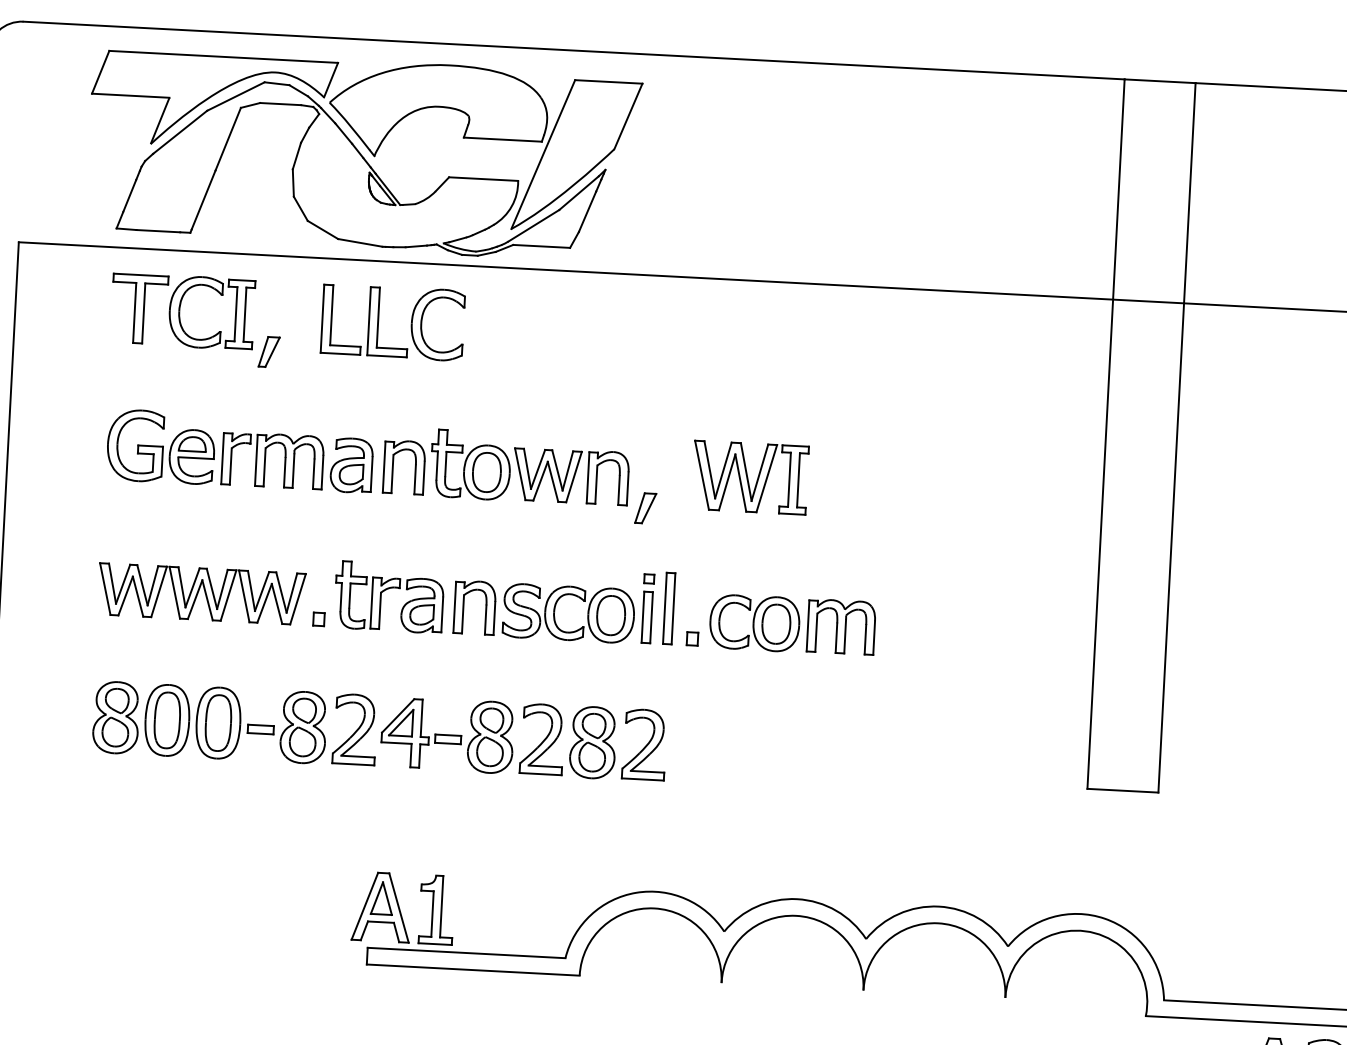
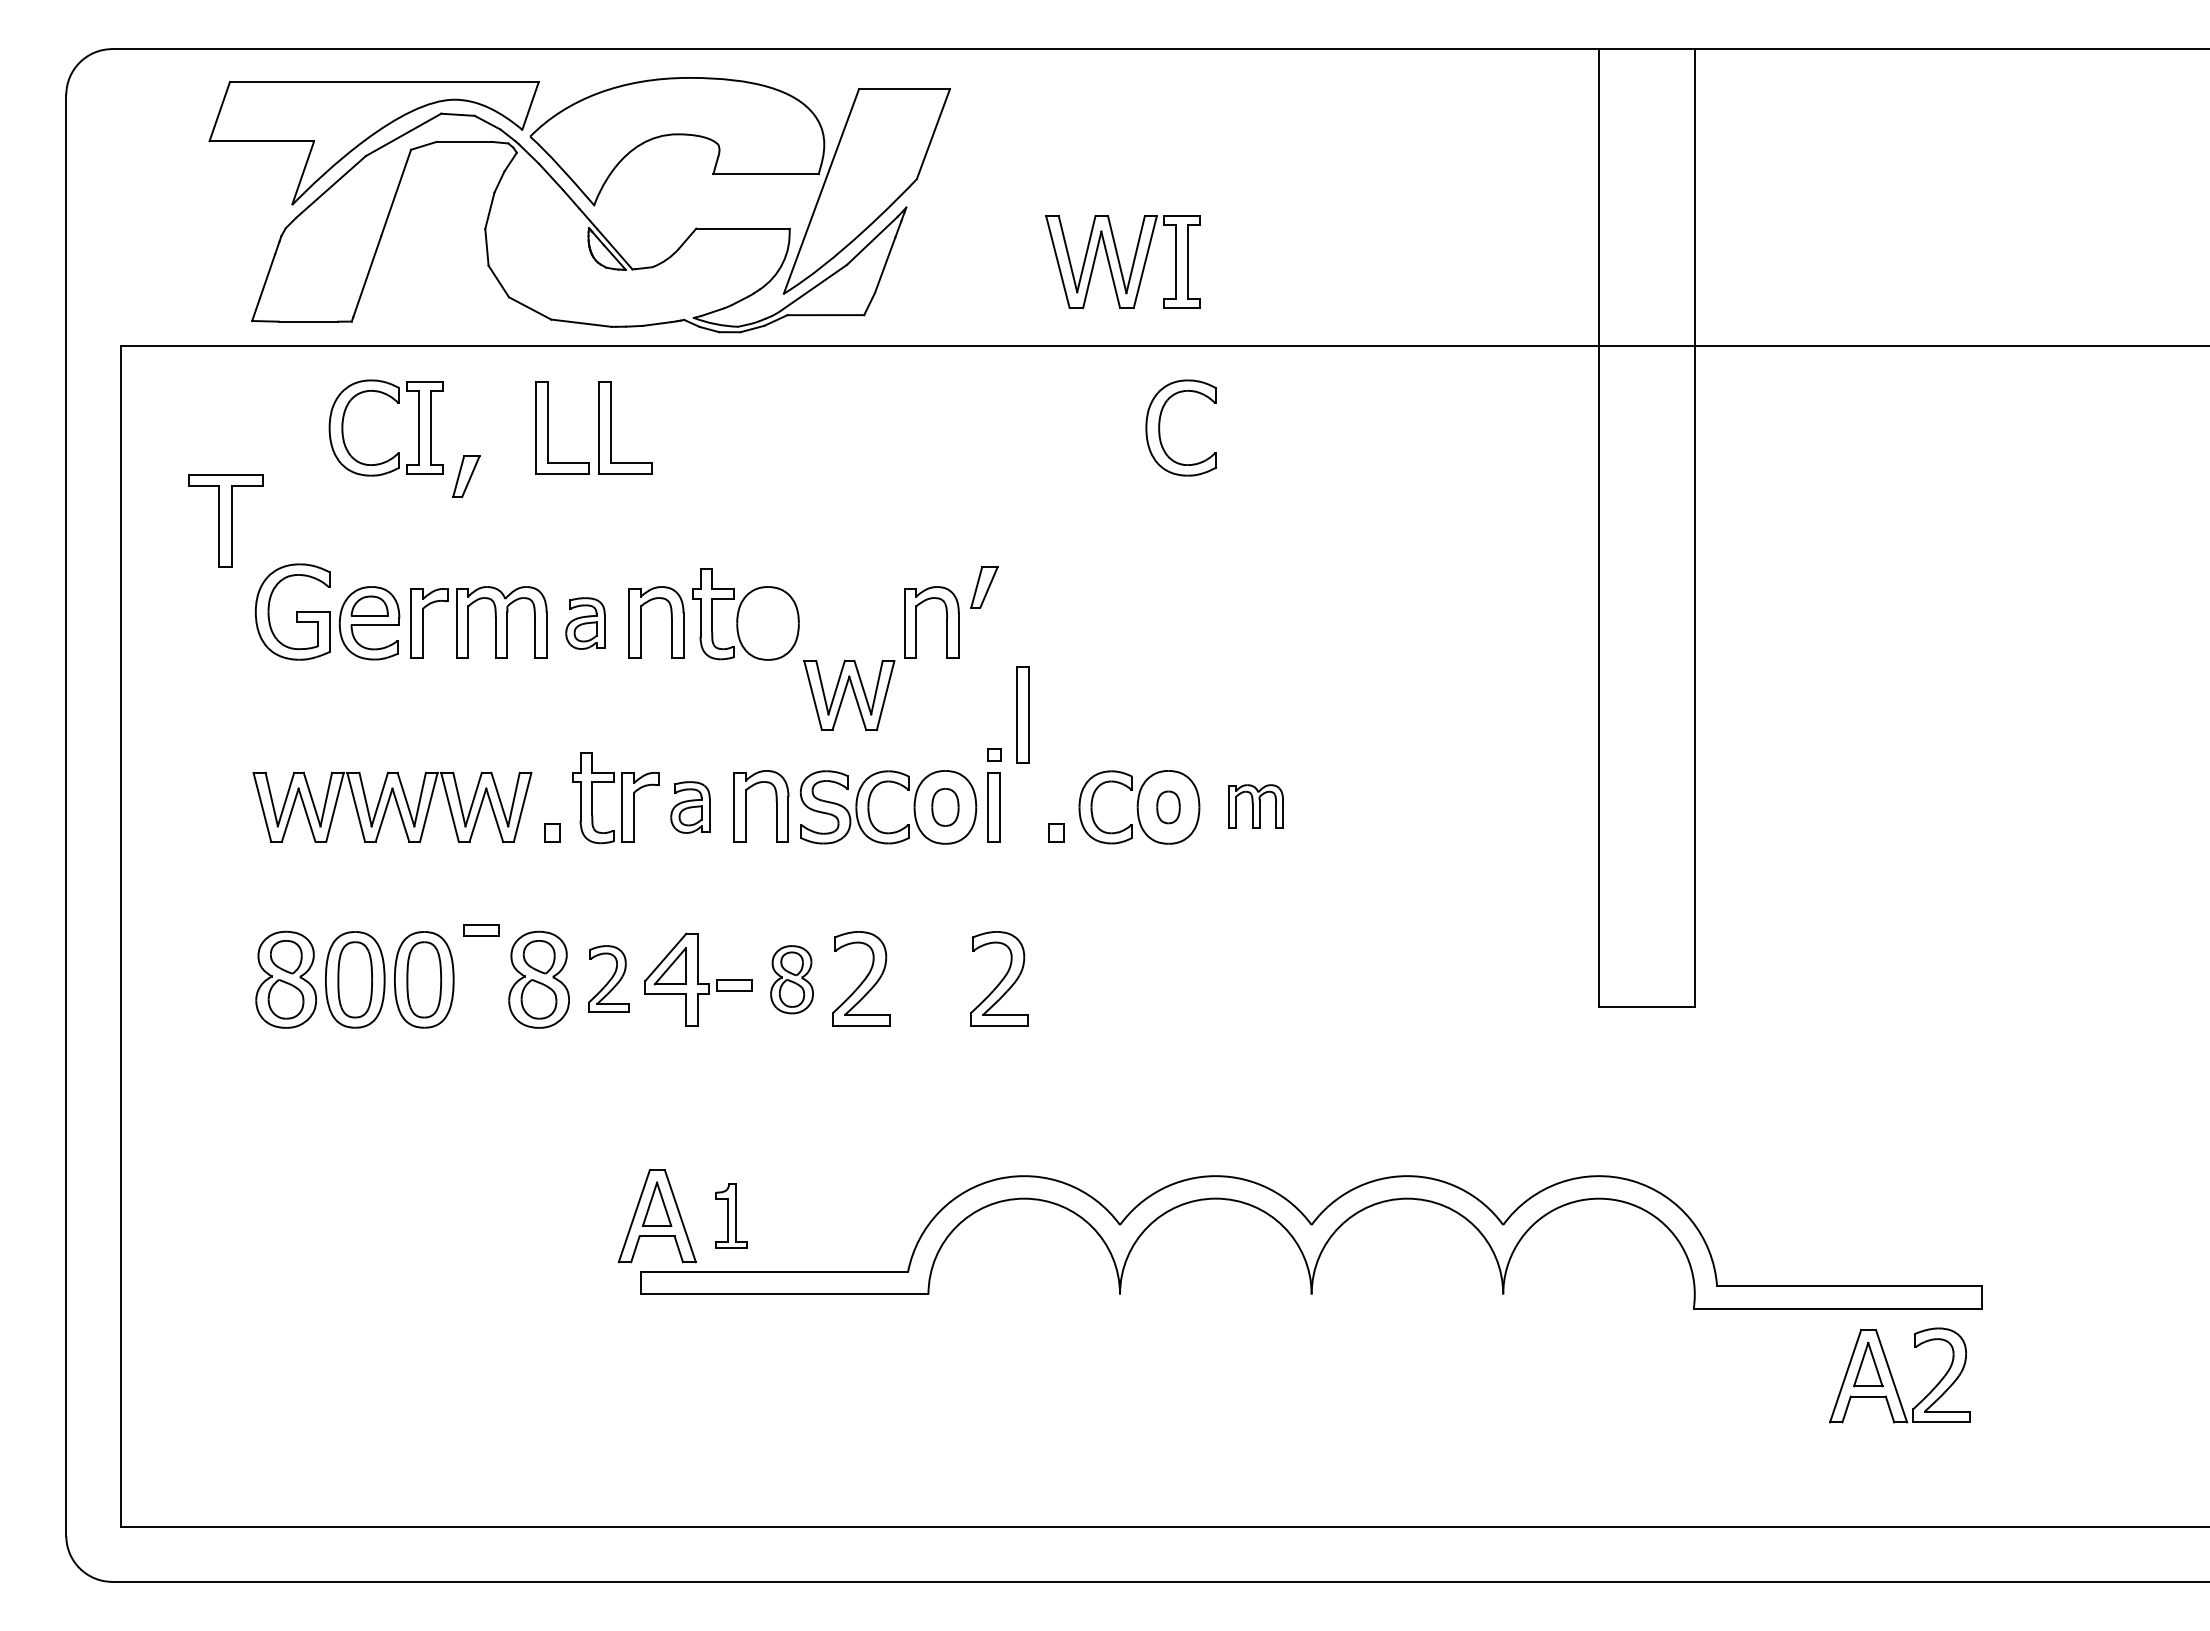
part: (139, 308) -> (225, 520), moved
part: (422, 322) -> (1160, 426), moved
part: (351, 465) -> (585, 623), size x0.7
part: (486, 472) -> (767, 623), removed
part: (547, 475) -> (849, 695), moved
part: (749, 477) -> (1122, 261), moved
part: (645, 508) -> (984, 587), moved
part: (422, 605) -> (690, 807), size x0.7
part: (668, 608) -> (1022, 714), moved
part: (611, 615) -> (945, 807), size x0.7
part: (776, 624) -> (1168, 807), size x0.6
part: (840, 626) -> (1255, 806), size x0.6
part: (260, 729) -> (481, 930), moved
part: (354, 729) -> (608, 978), size x0.7
part: (490, 737) -> (791, 979), size x0.7
part: (592, 742) -> (929, 979), removed
part: (436, 909) -> (731, 1215), size x0.7

